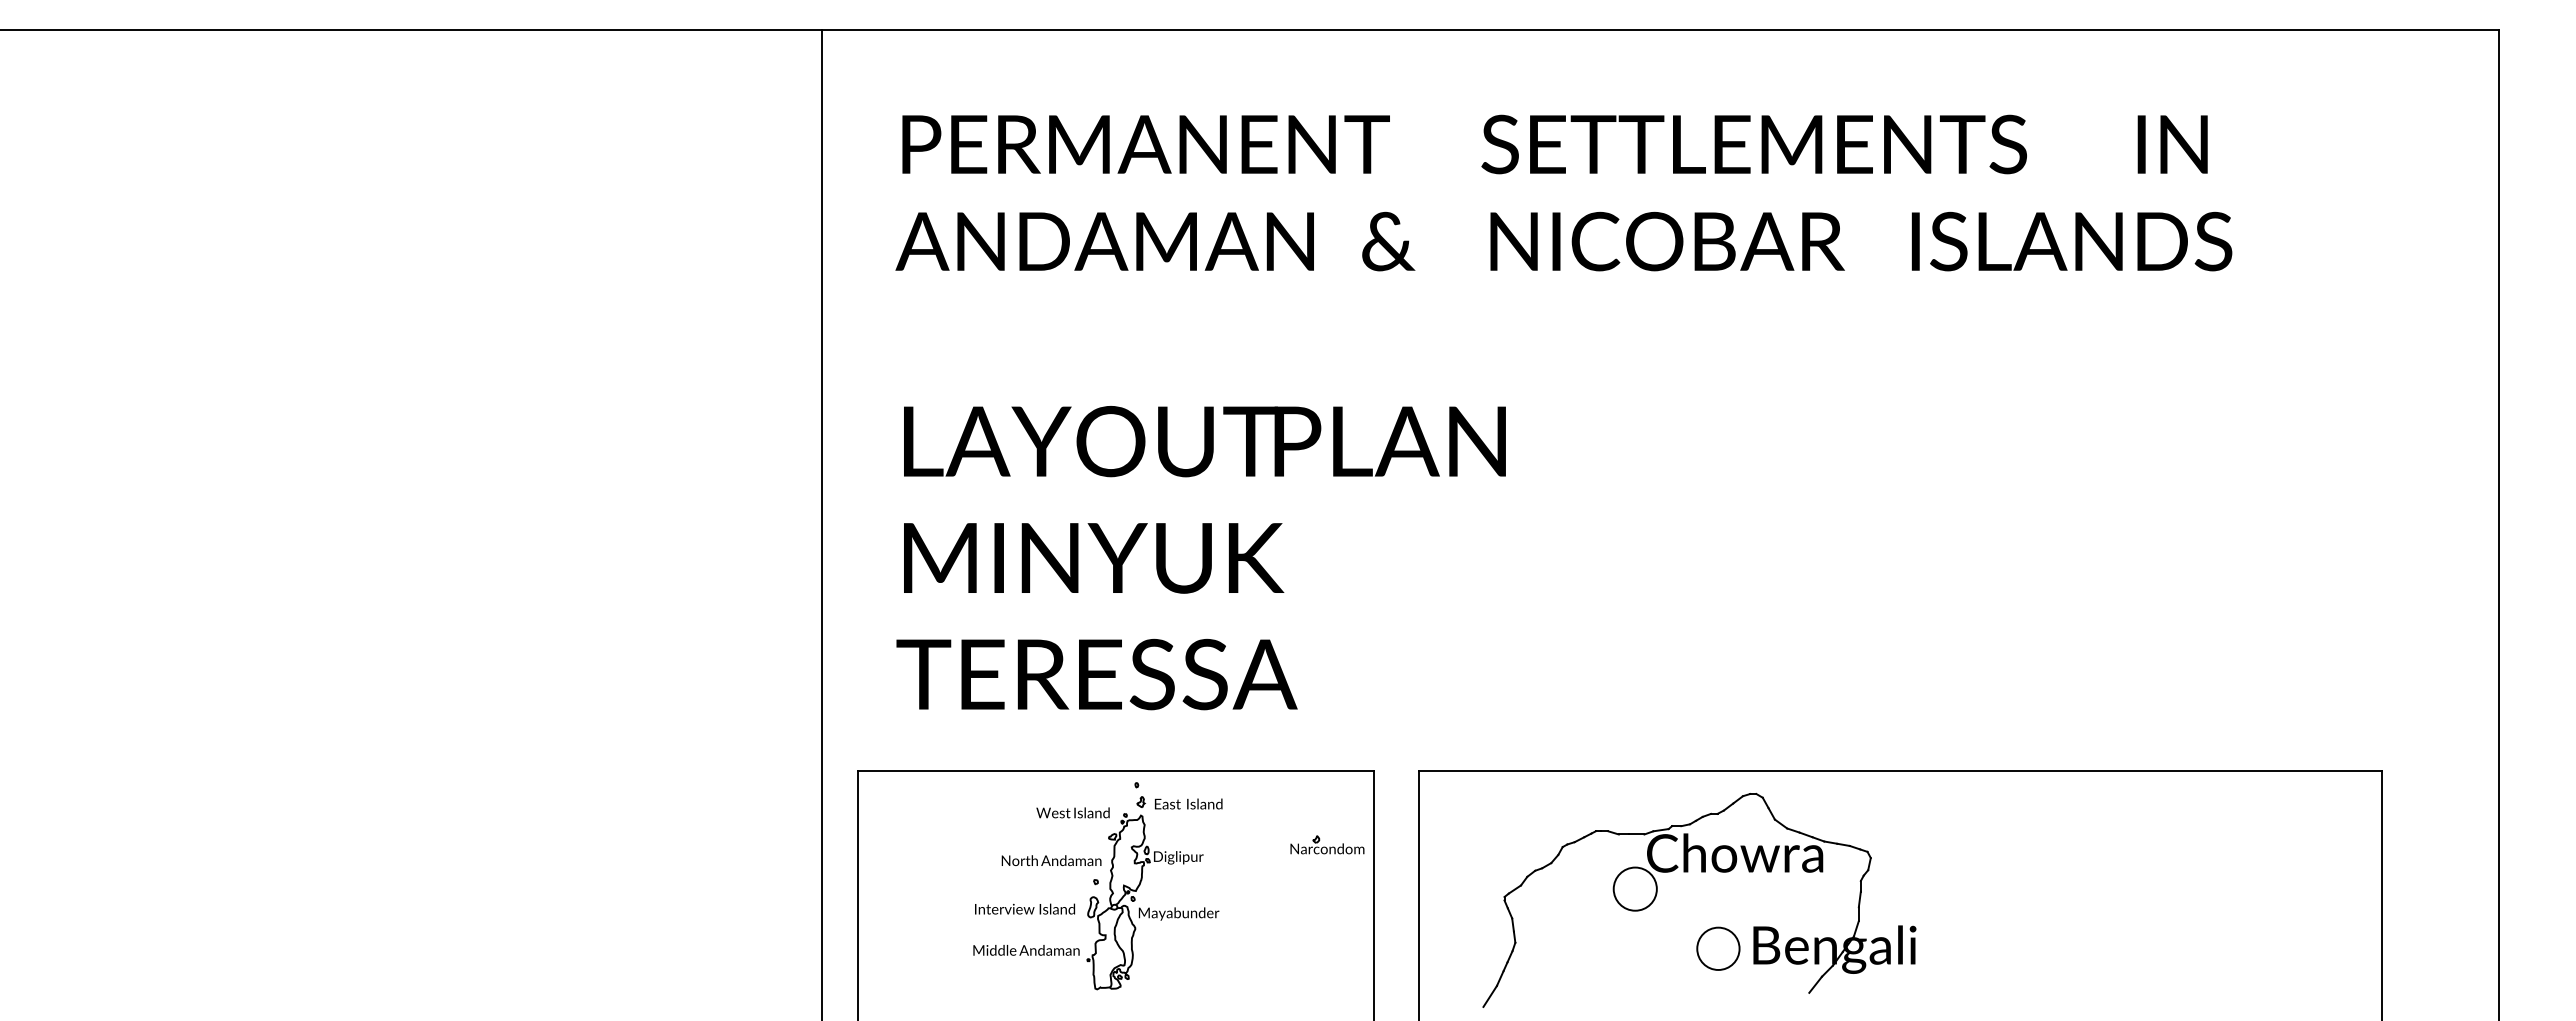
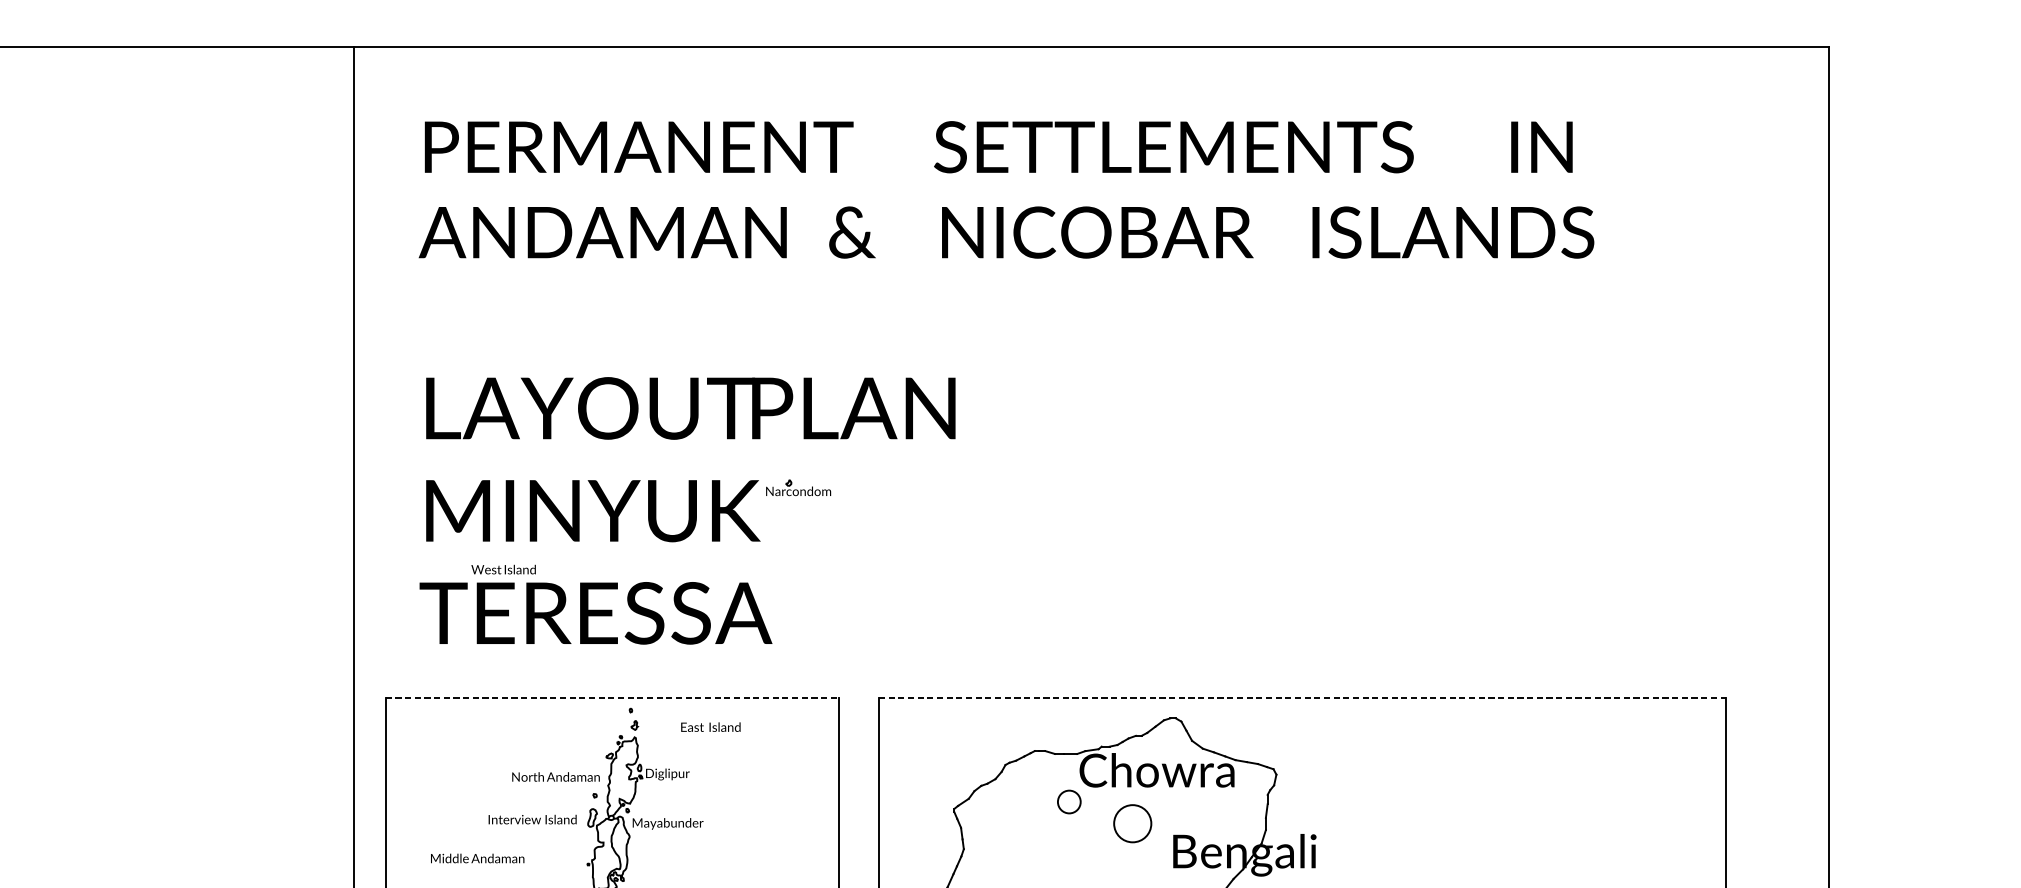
line: (1115, 770) -> (612, 697), solid -> dashed
line: (1900, 770) -> (1302, 697), solid -> dashed
text: (1188, 803) -> (710, 726), moved
text: (1072, 812) -> (503, 569), moved
part: (1327, 844) -> (798, 487), moved
circle: (1634, 888) -> (1068, 801), size x0.6
circle: (1718, 948) -> (1132, 823), moved
text: (1026, 950) -> (477, 858), moved

